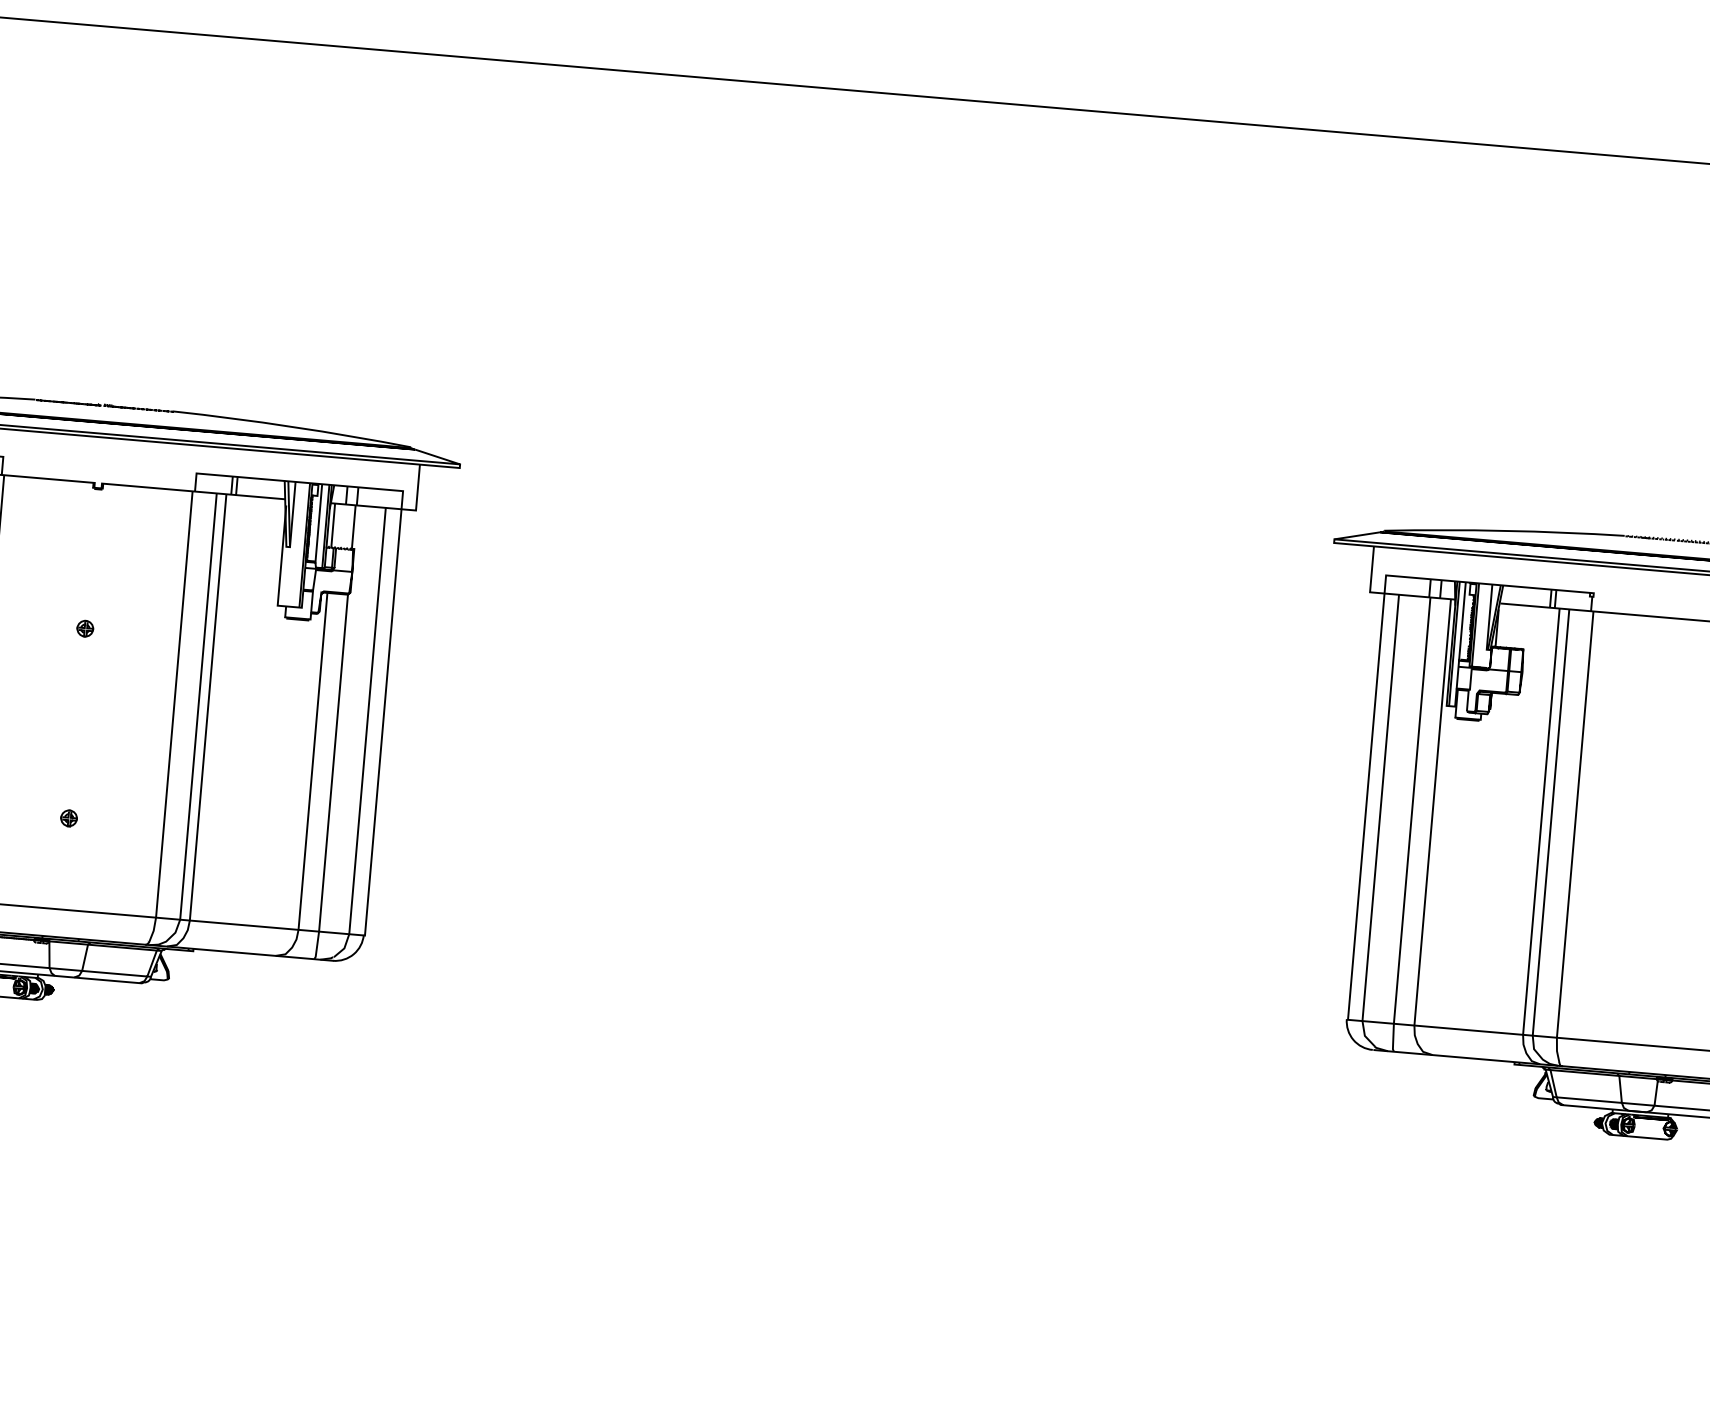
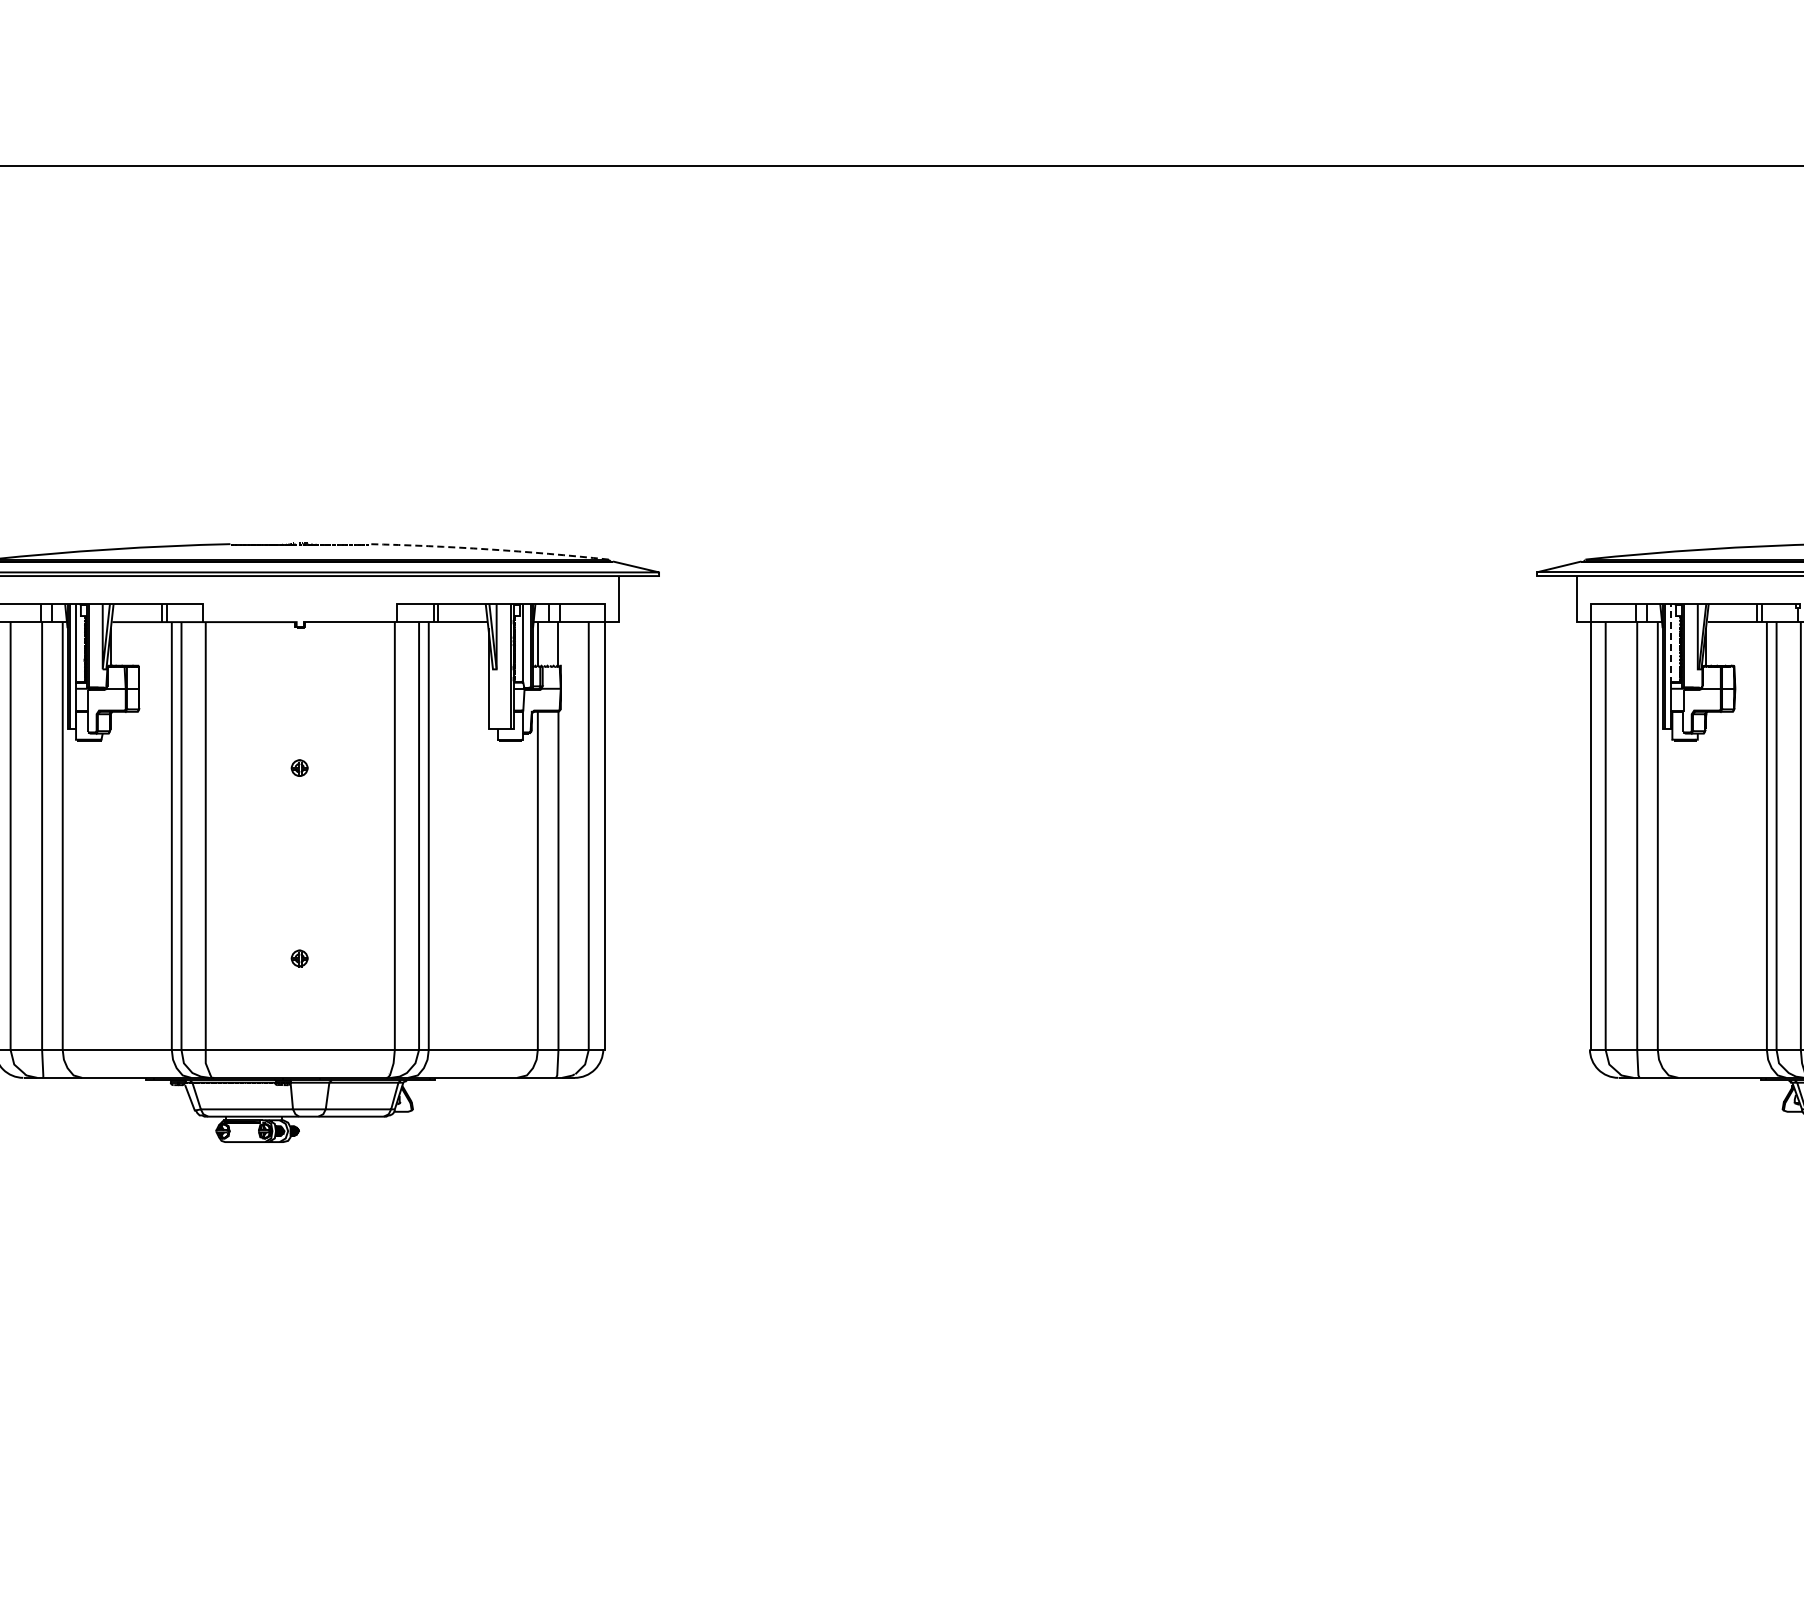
arc: (292, 426) -> (488, 549), solid -> dashed
line: (1462, 621) -> (1671, 643), solid -> dashed

